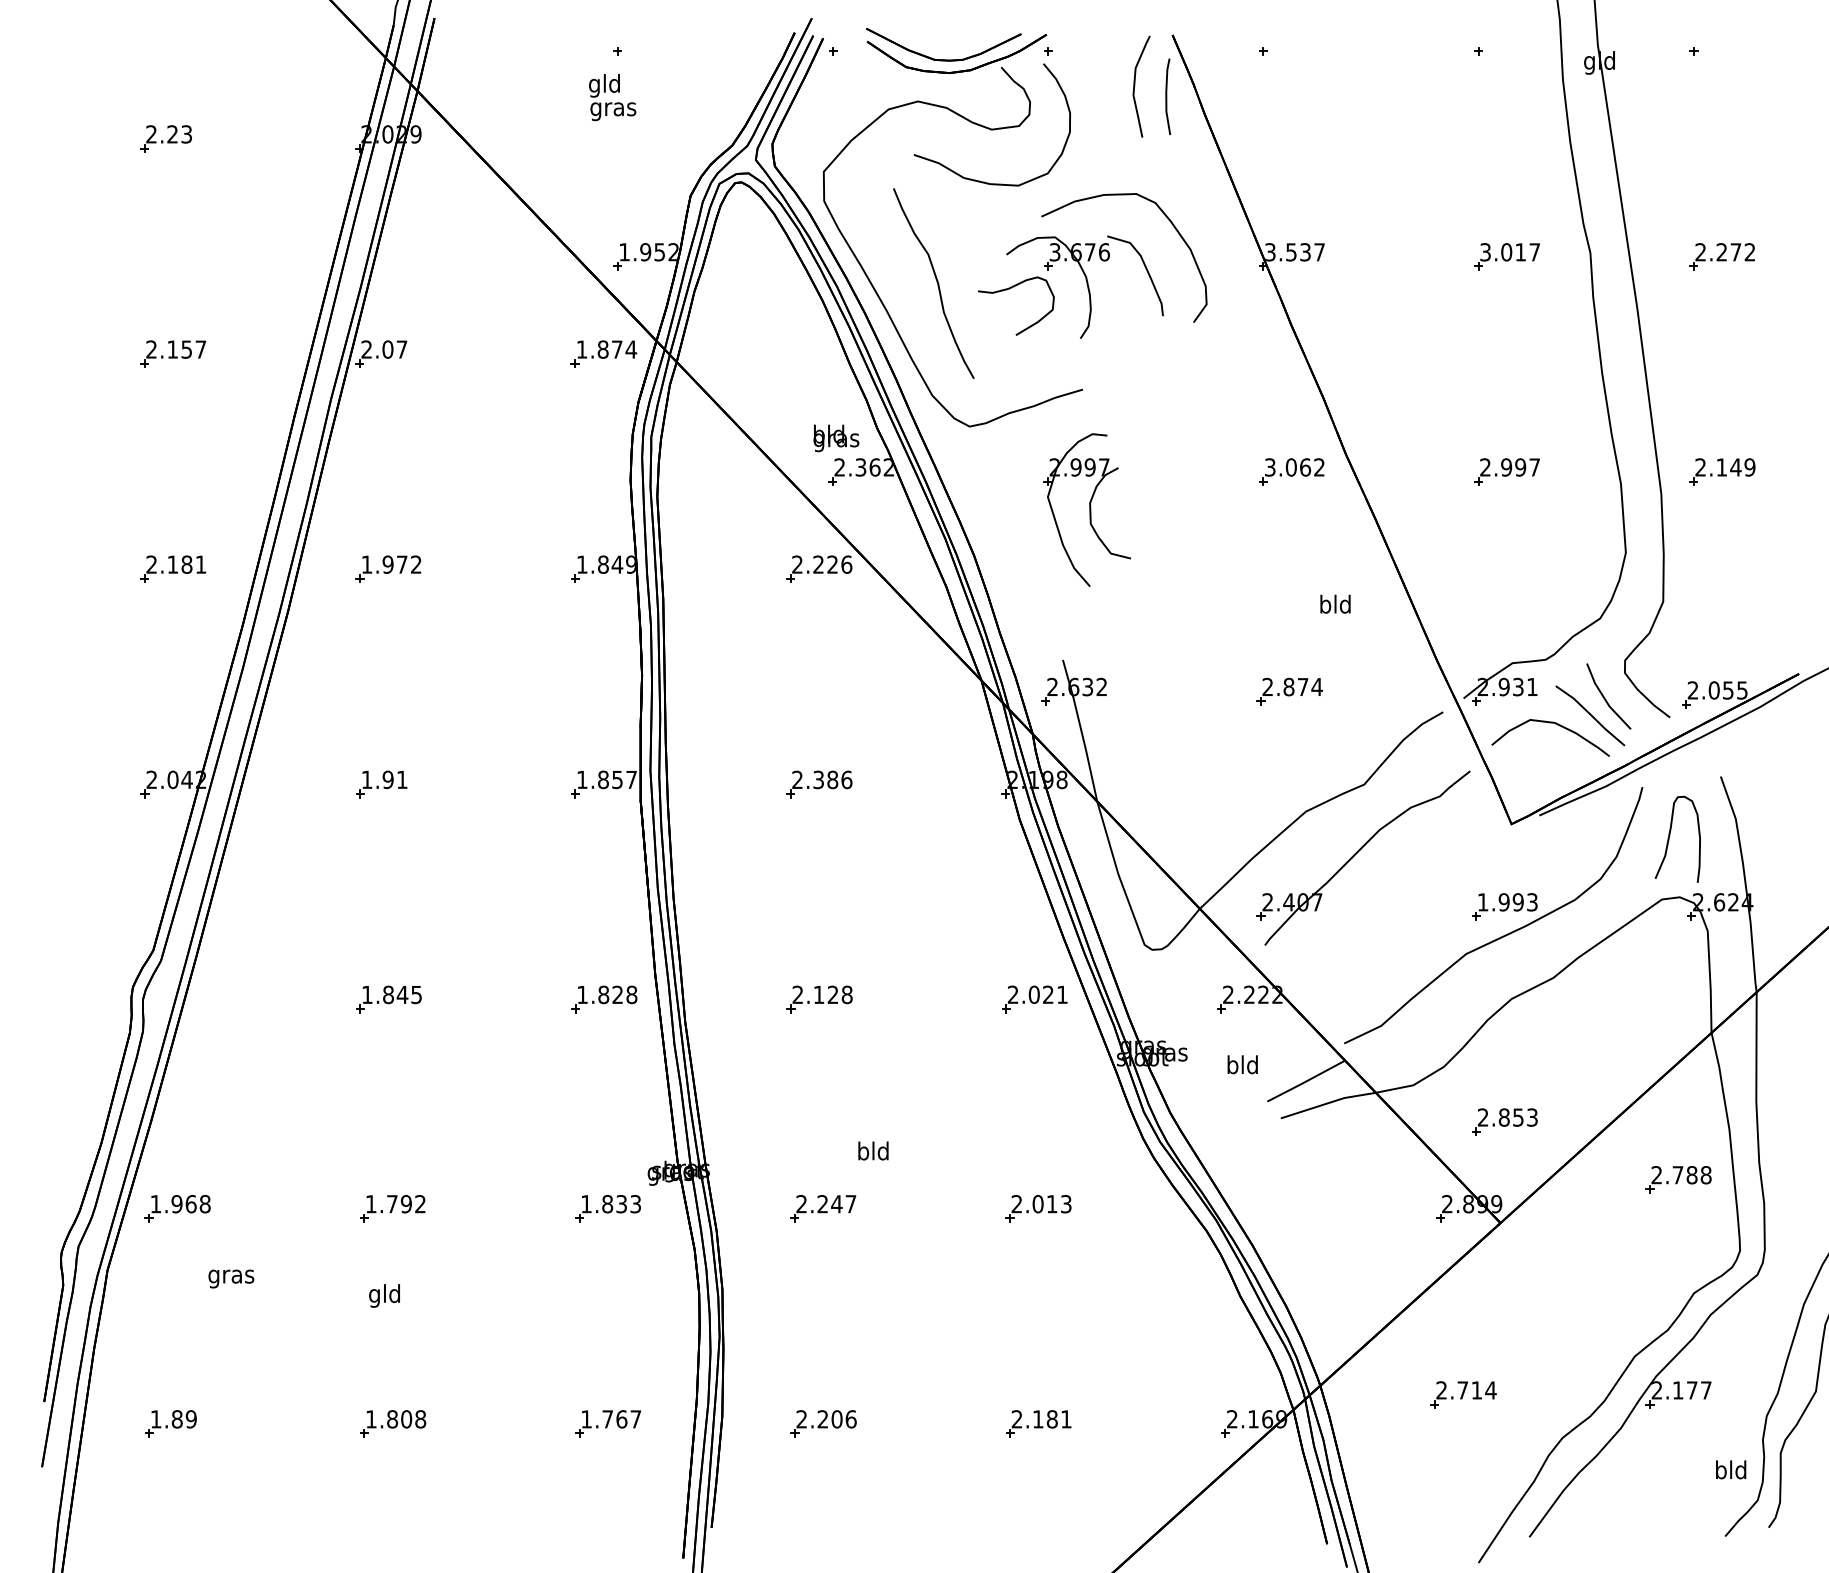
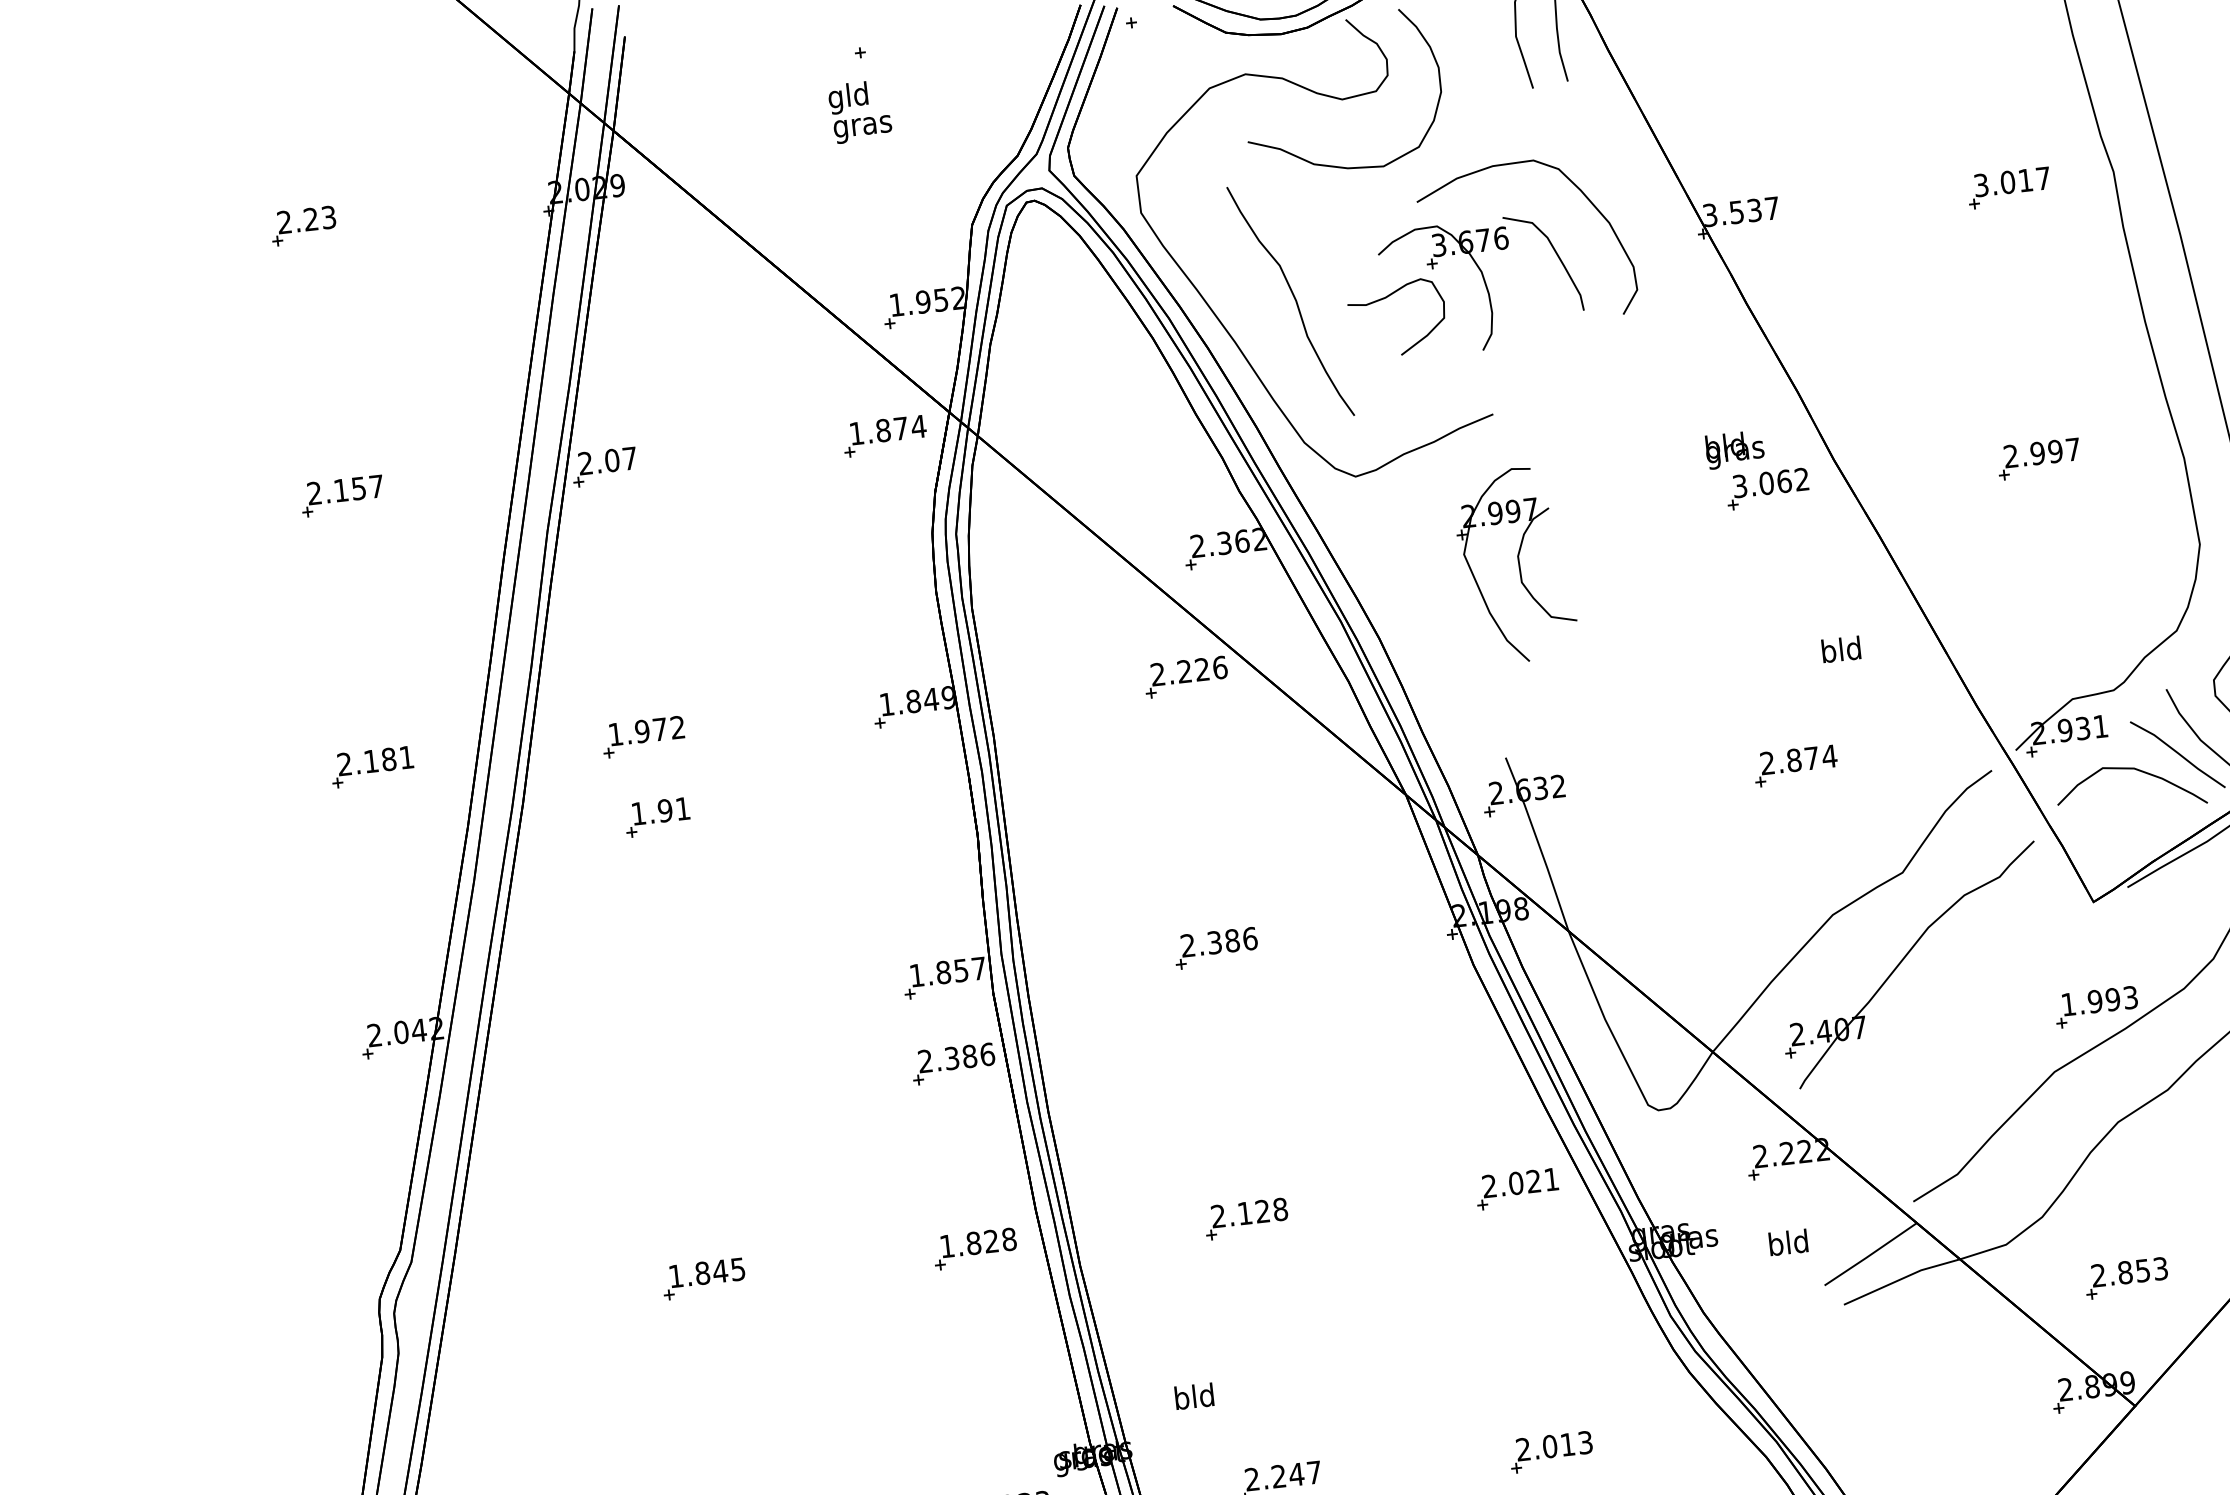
text: (836, 438) -> (1735, 449), moved
part: (381, 784) -> (657, 817), moved
part: (603, 852) -> (953, 1064), added
text: (873, 1150) -> (1194, 1395), moved

